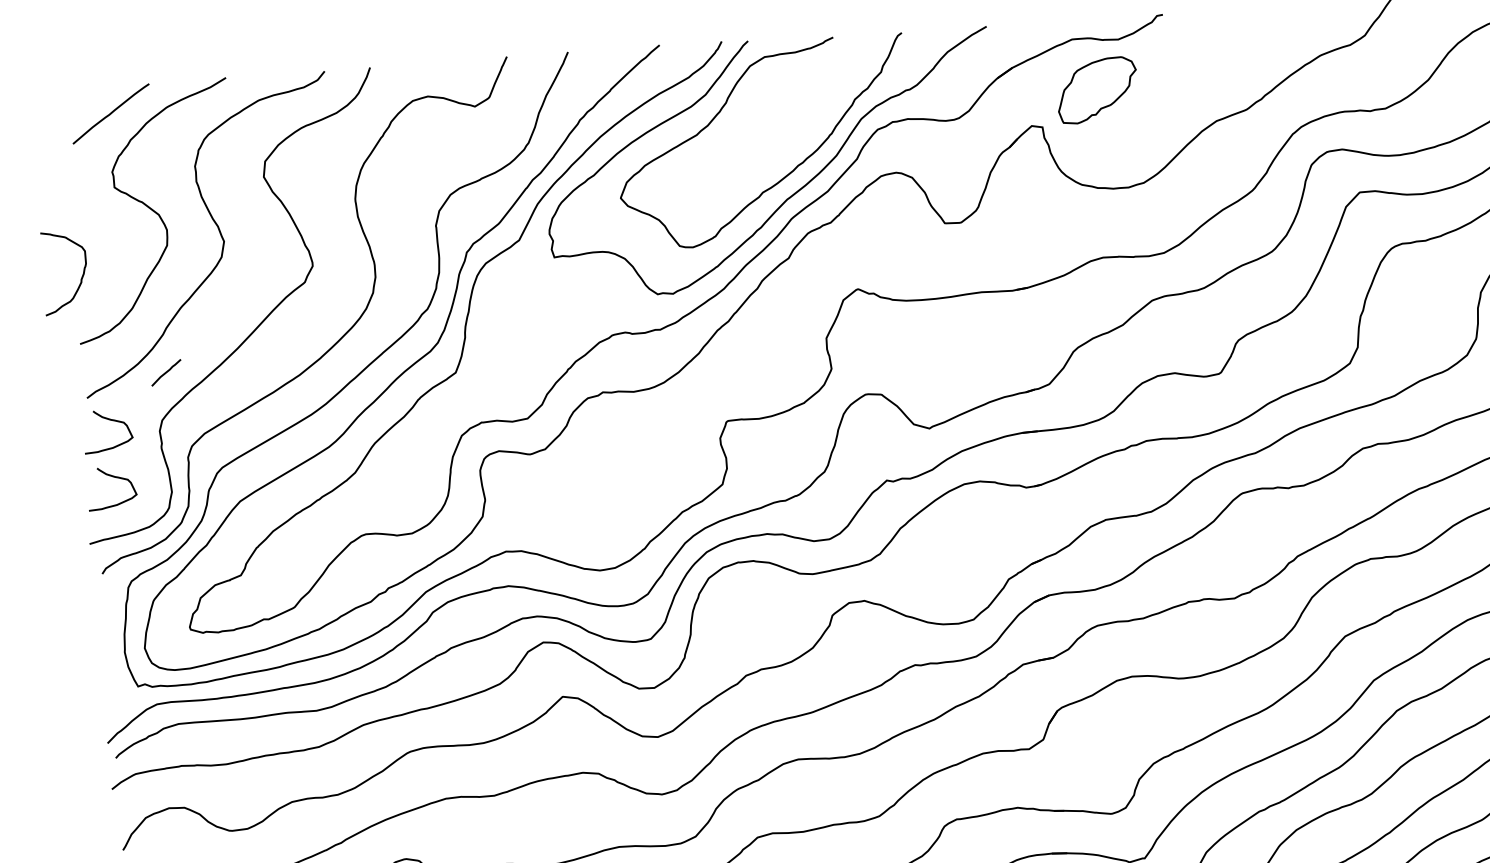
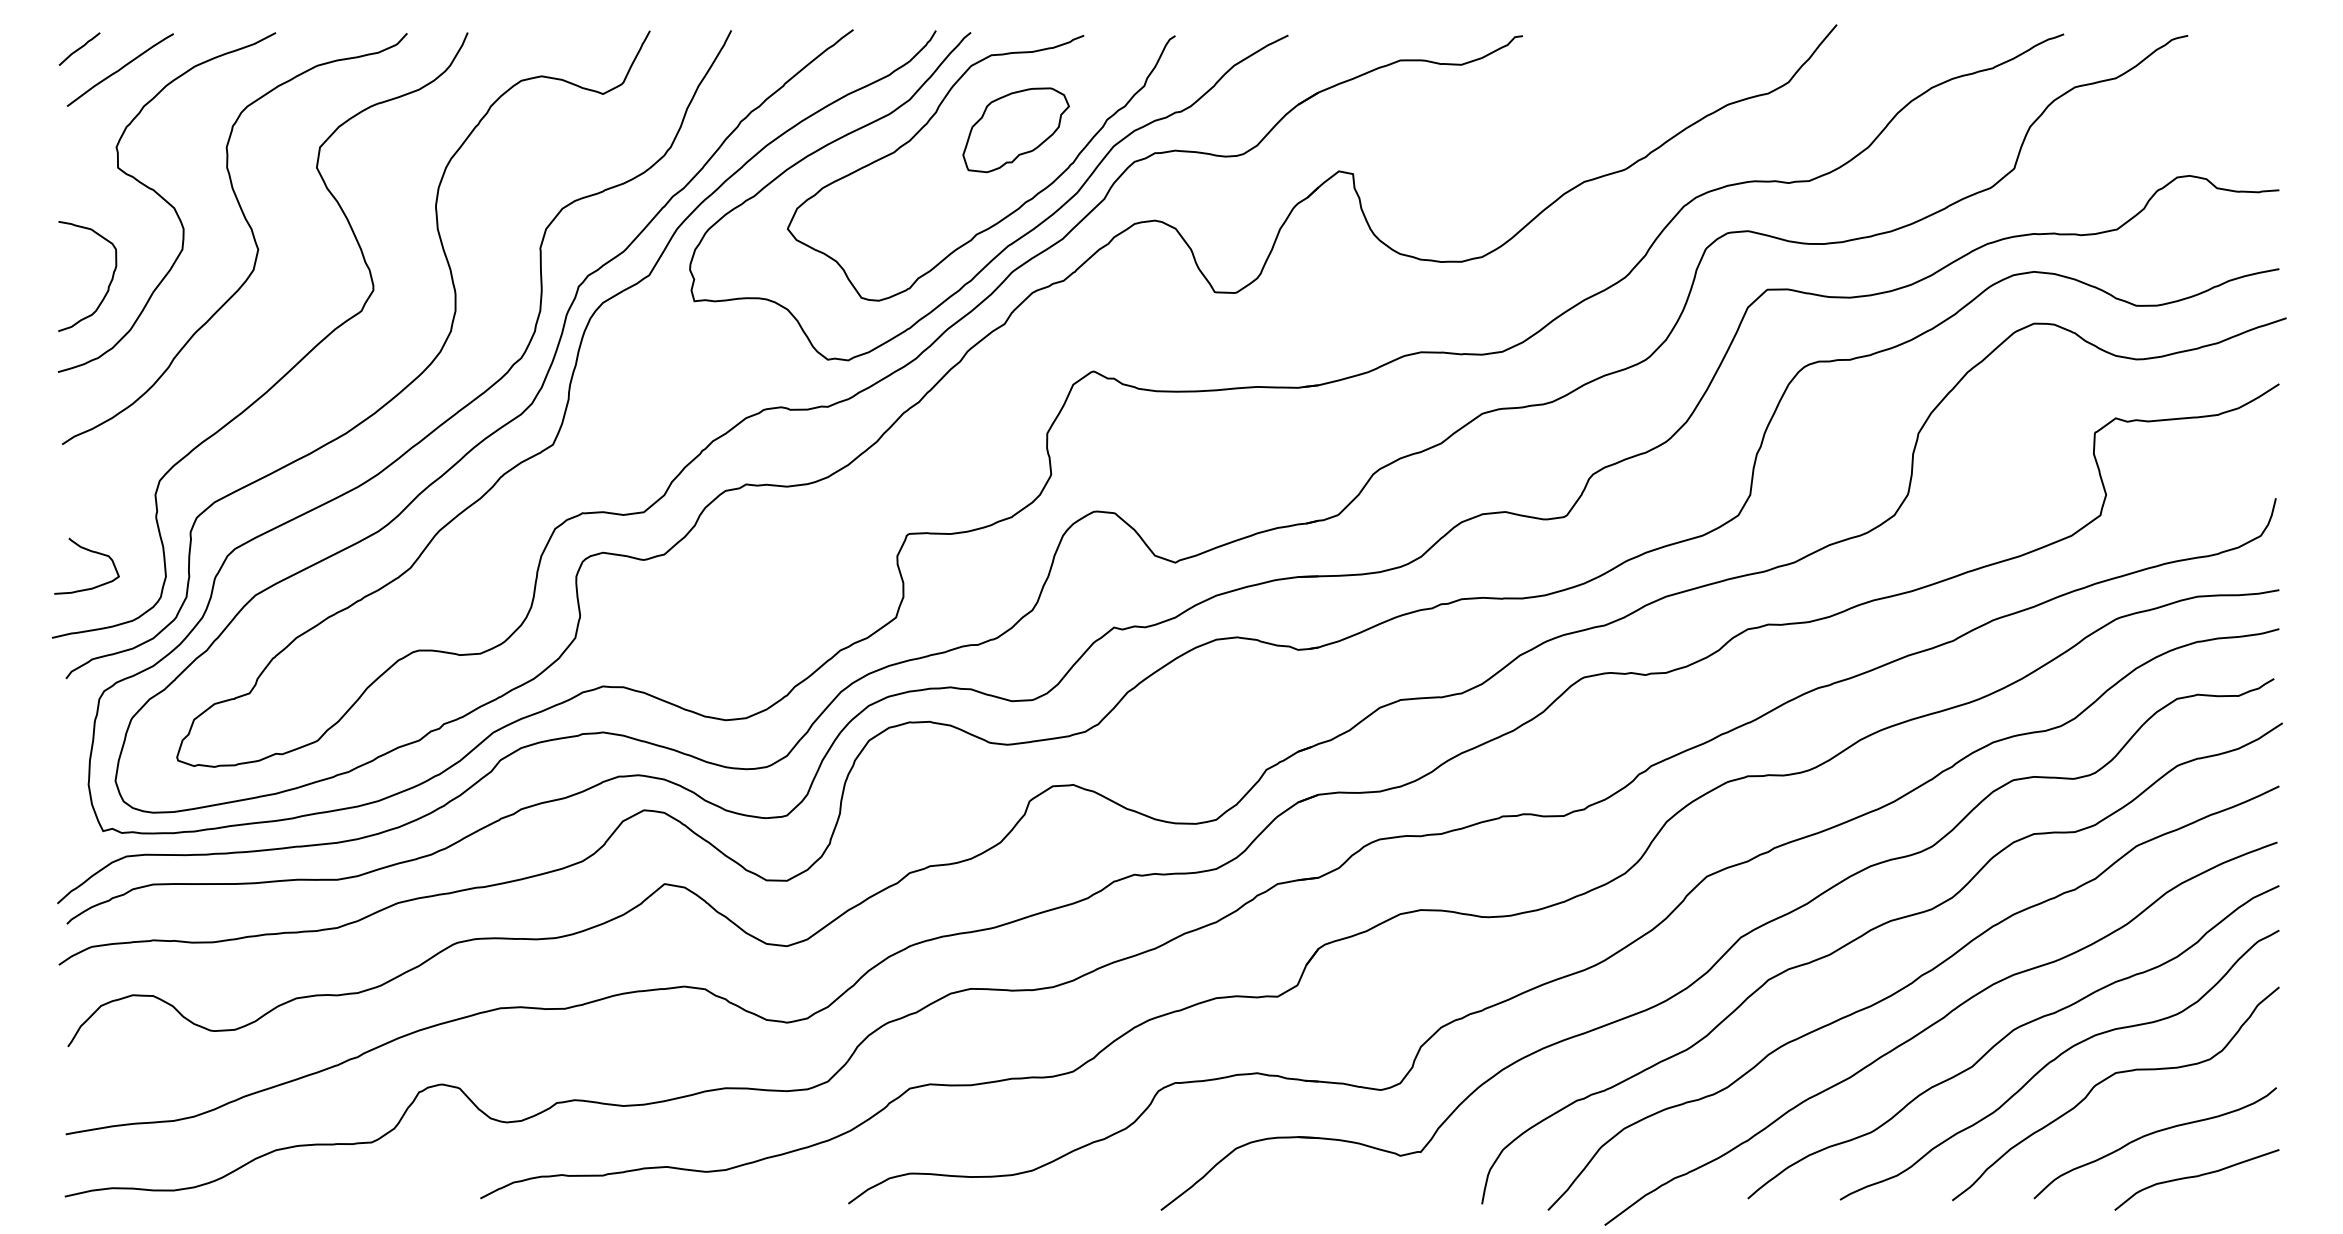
part: (1096, 90) -> (1015, 130), moved
curve: (81, 276) -> (109, 282), moved
line: (166, 372) -> (79, 48), moved
curve: (110, 420) -> (91, 476), removed

